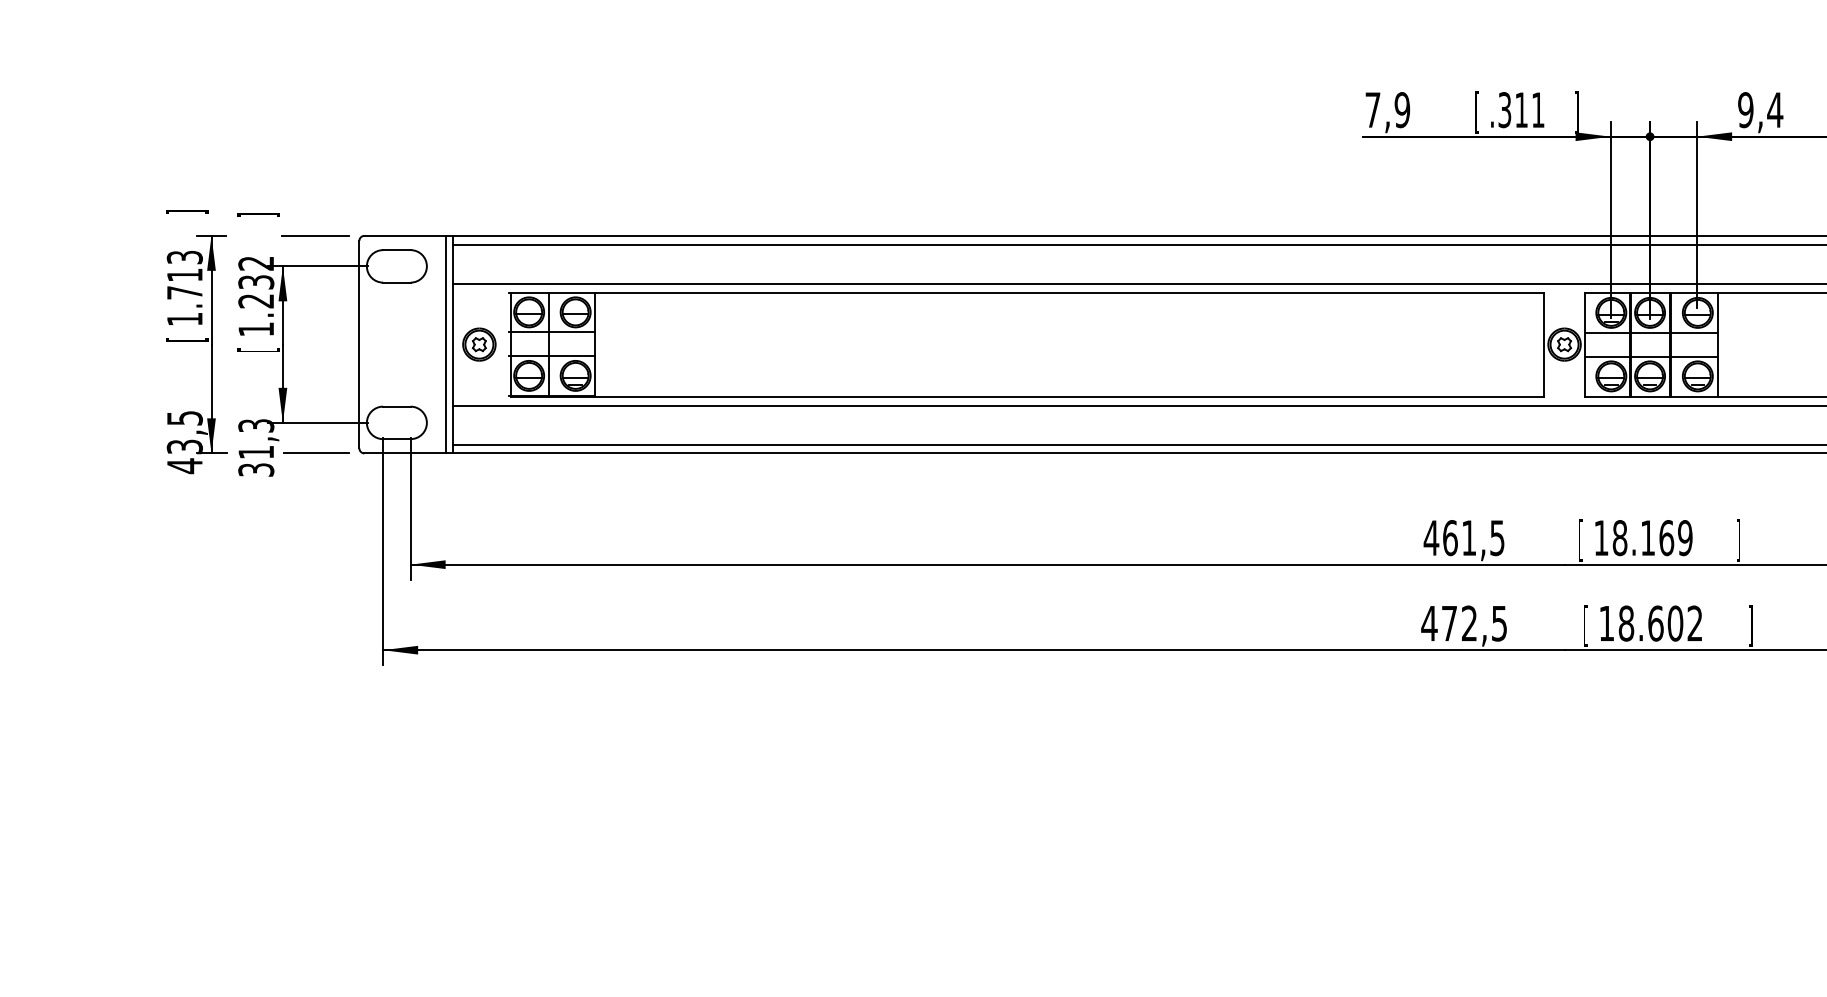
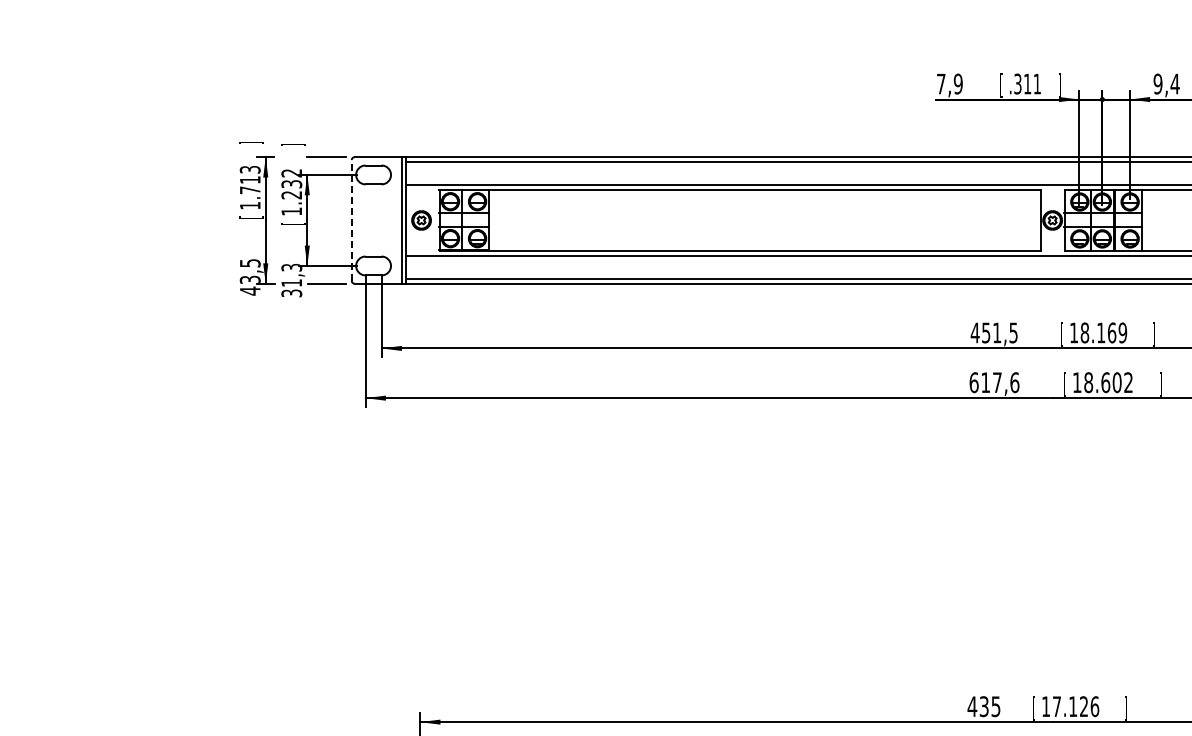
line: (358, 342) -> (351, 219), solid -> dashed
text: (1450, 537) -> (986, 332), 461,5 -> 451,5
text: (1464, 623) -> (994, 382), 472,5 -> 617,6

